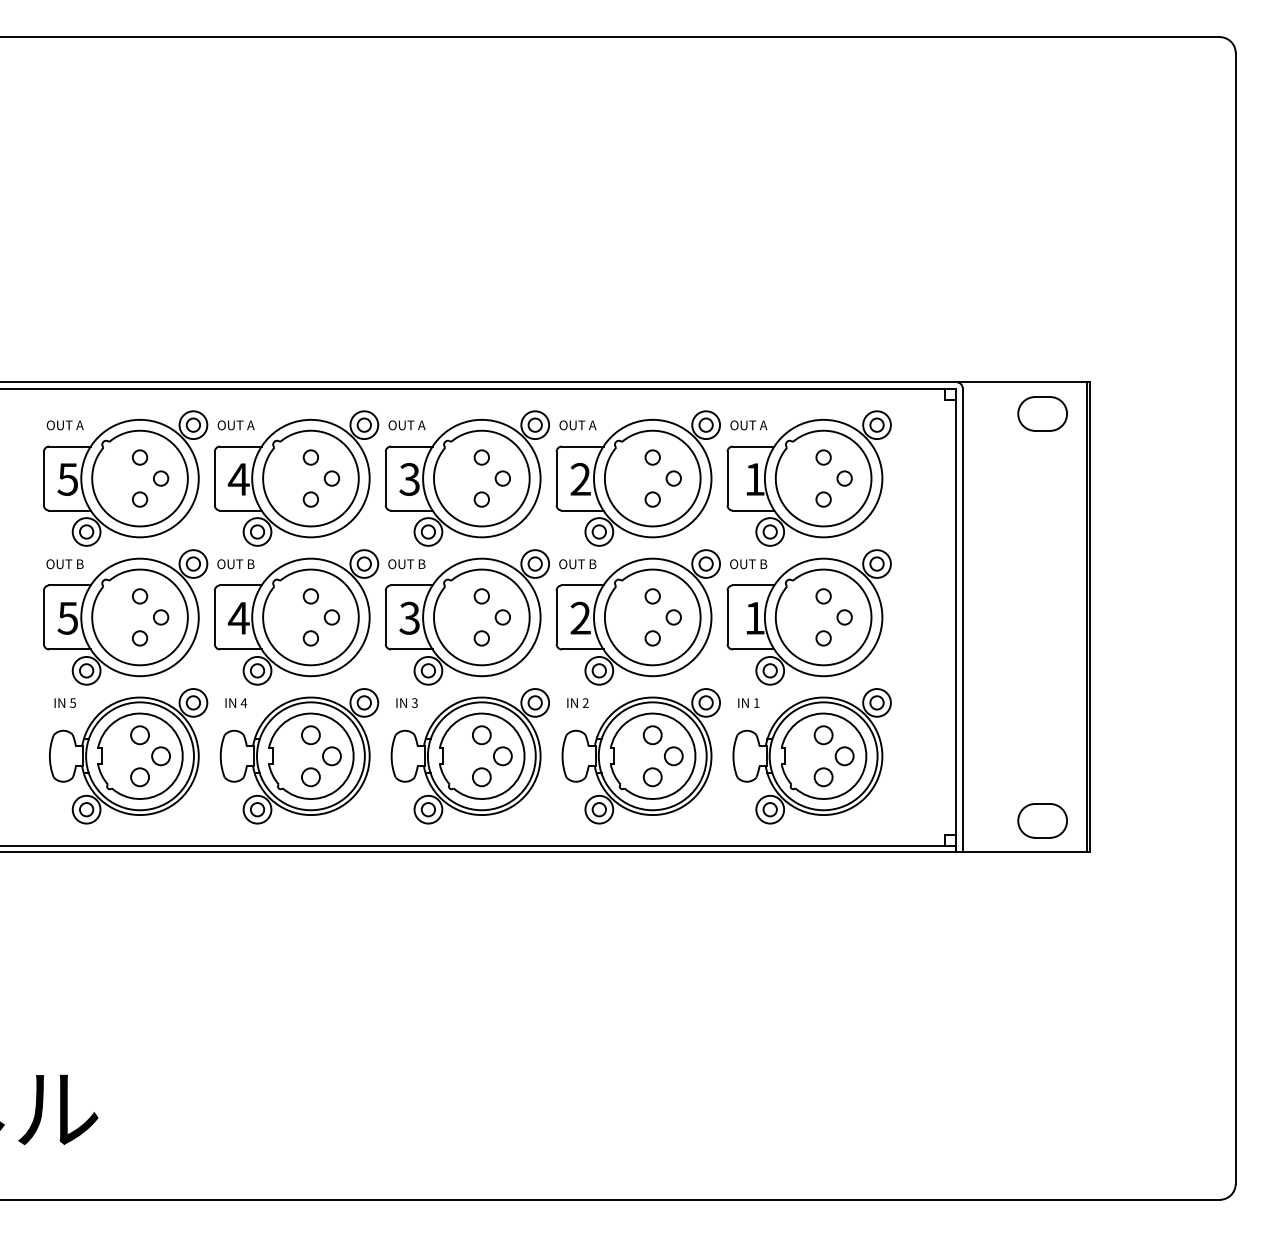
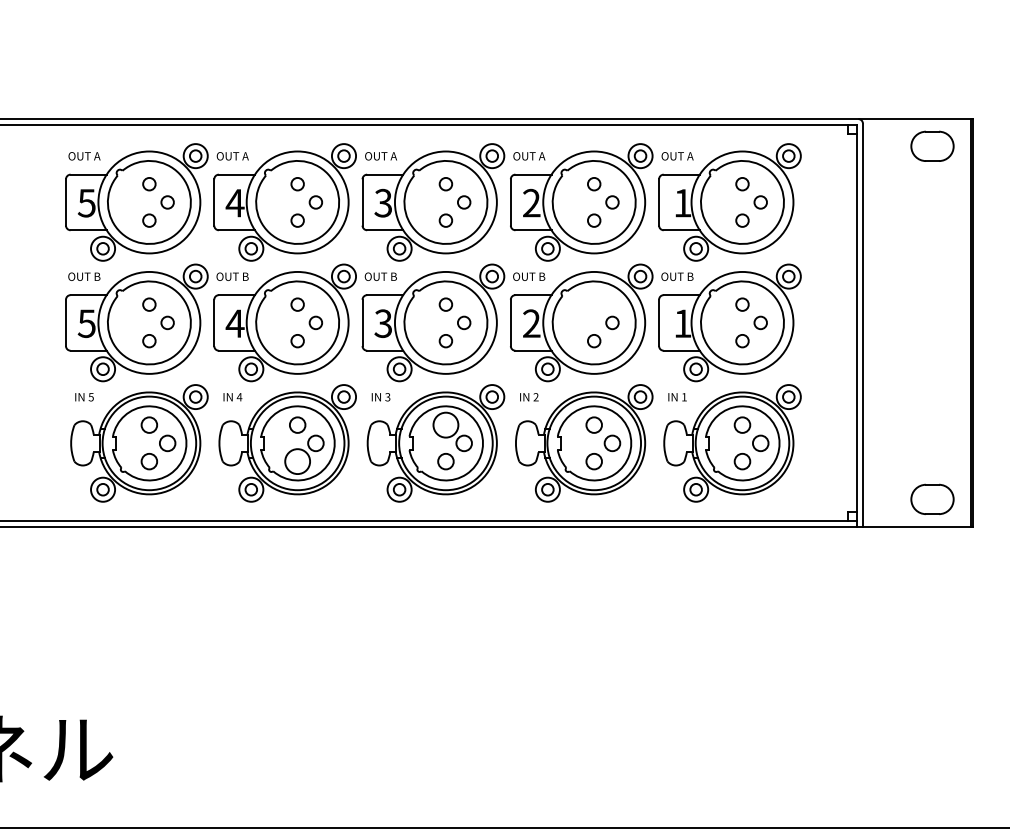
circle: (652, 596) -> (594, 304), removed
circle: (481, 735) -> (445, 425), size x1.6
circle: (310, 777) -> (297, 461), size x1.6

